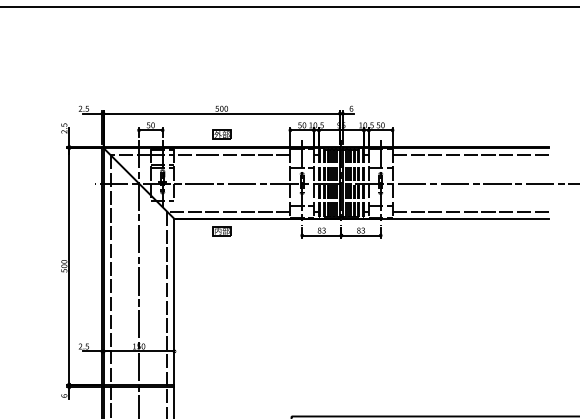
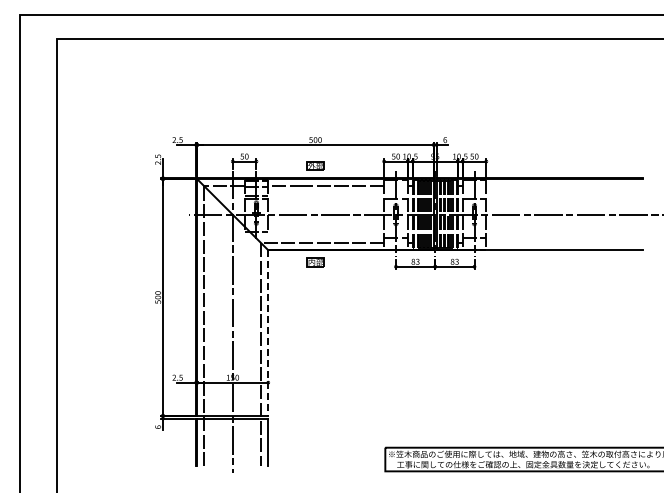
line: (470, 155) -> (564, 186), removed
line: (470, 212) -> (564, 243), removed
line: (174, 302) -> (268, 333), solid -> dashed

